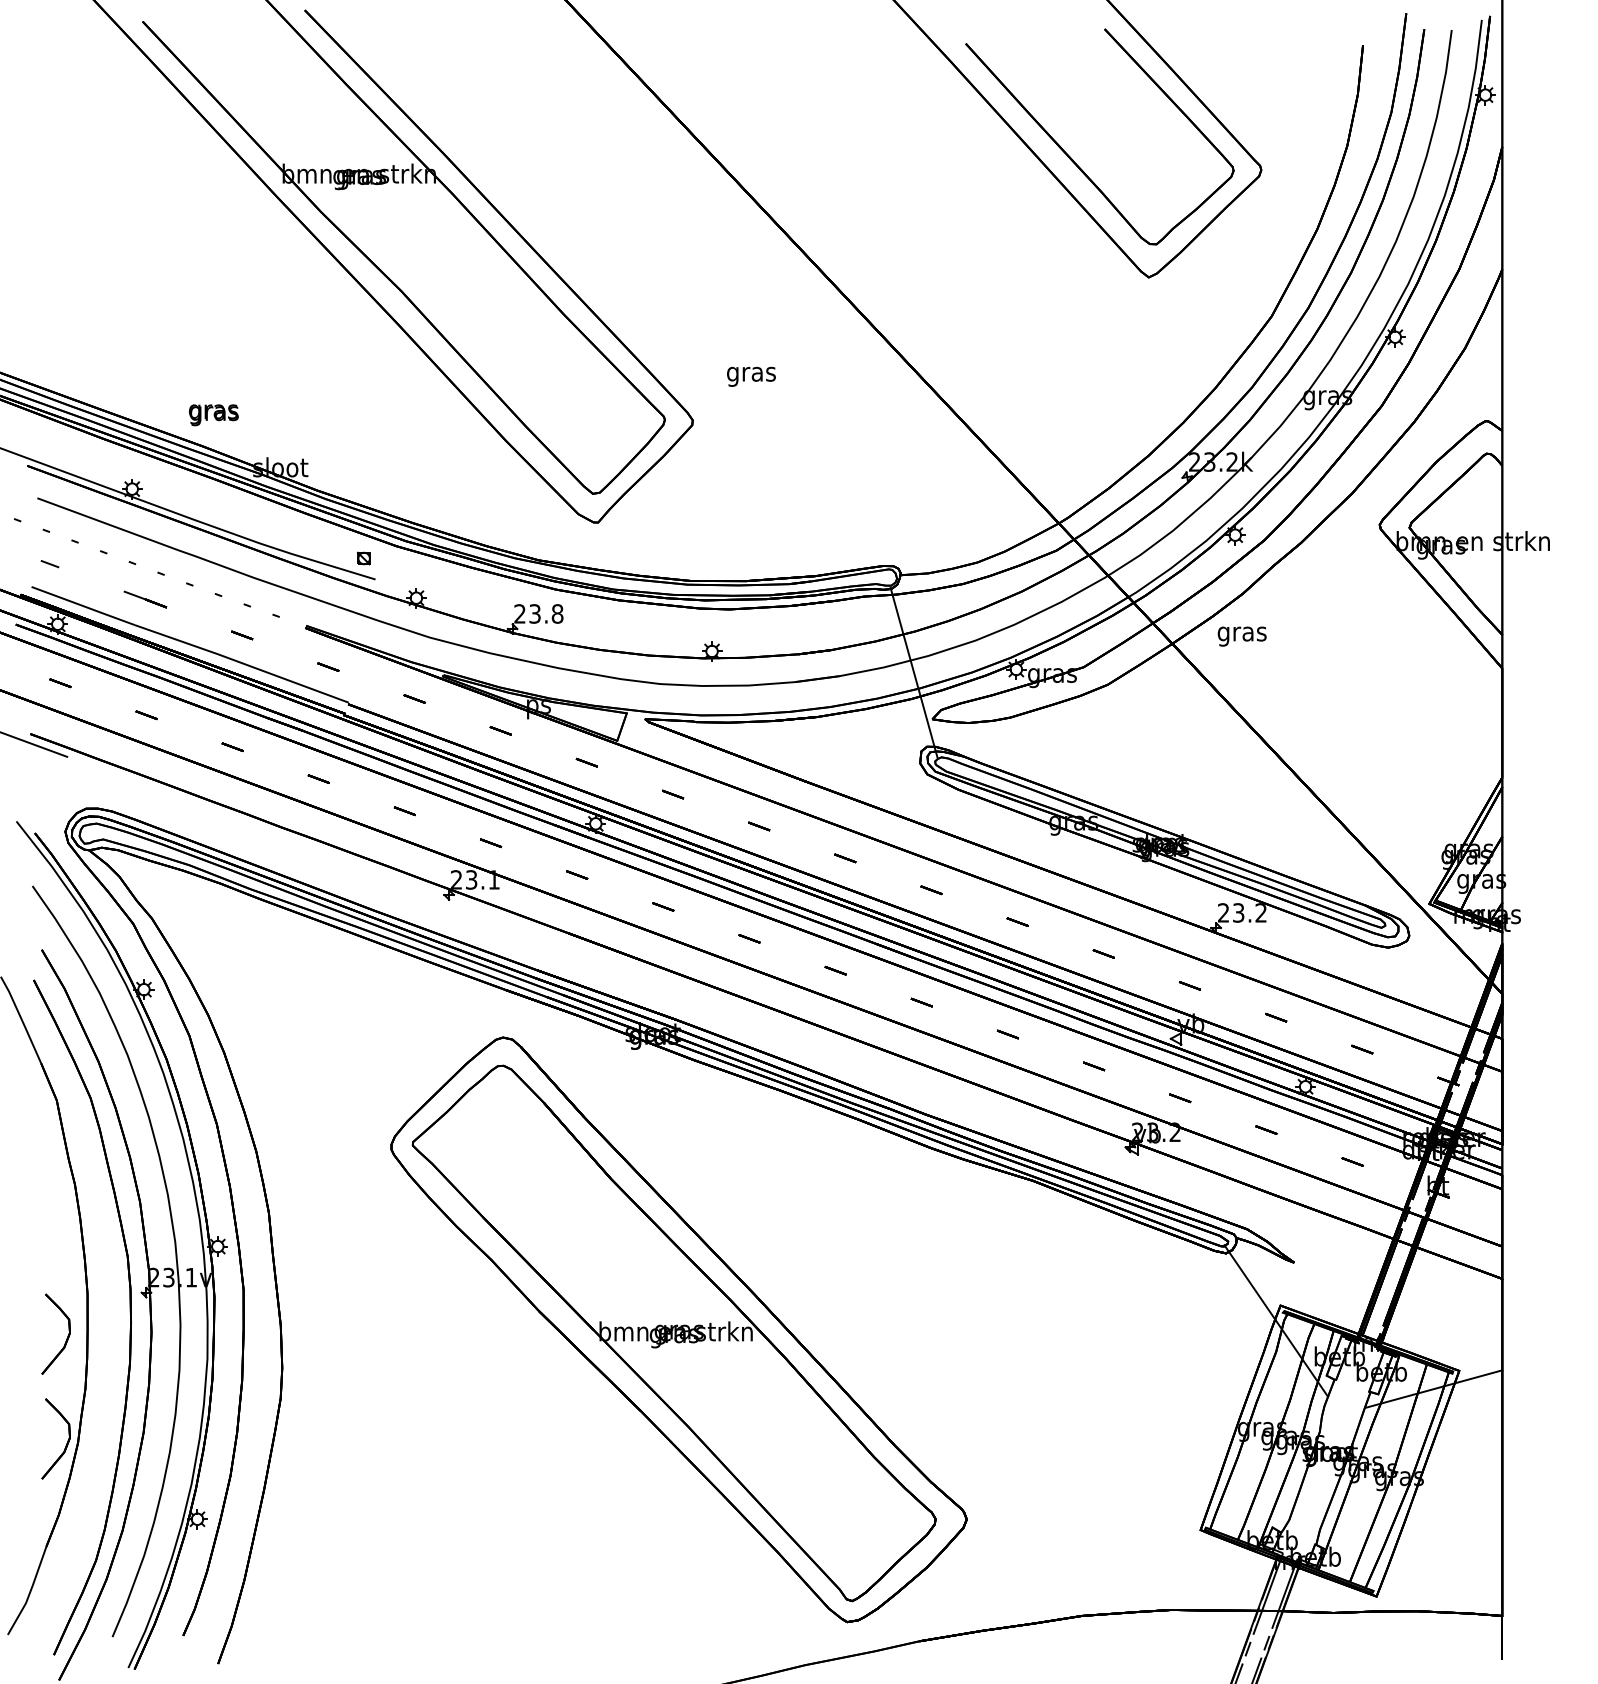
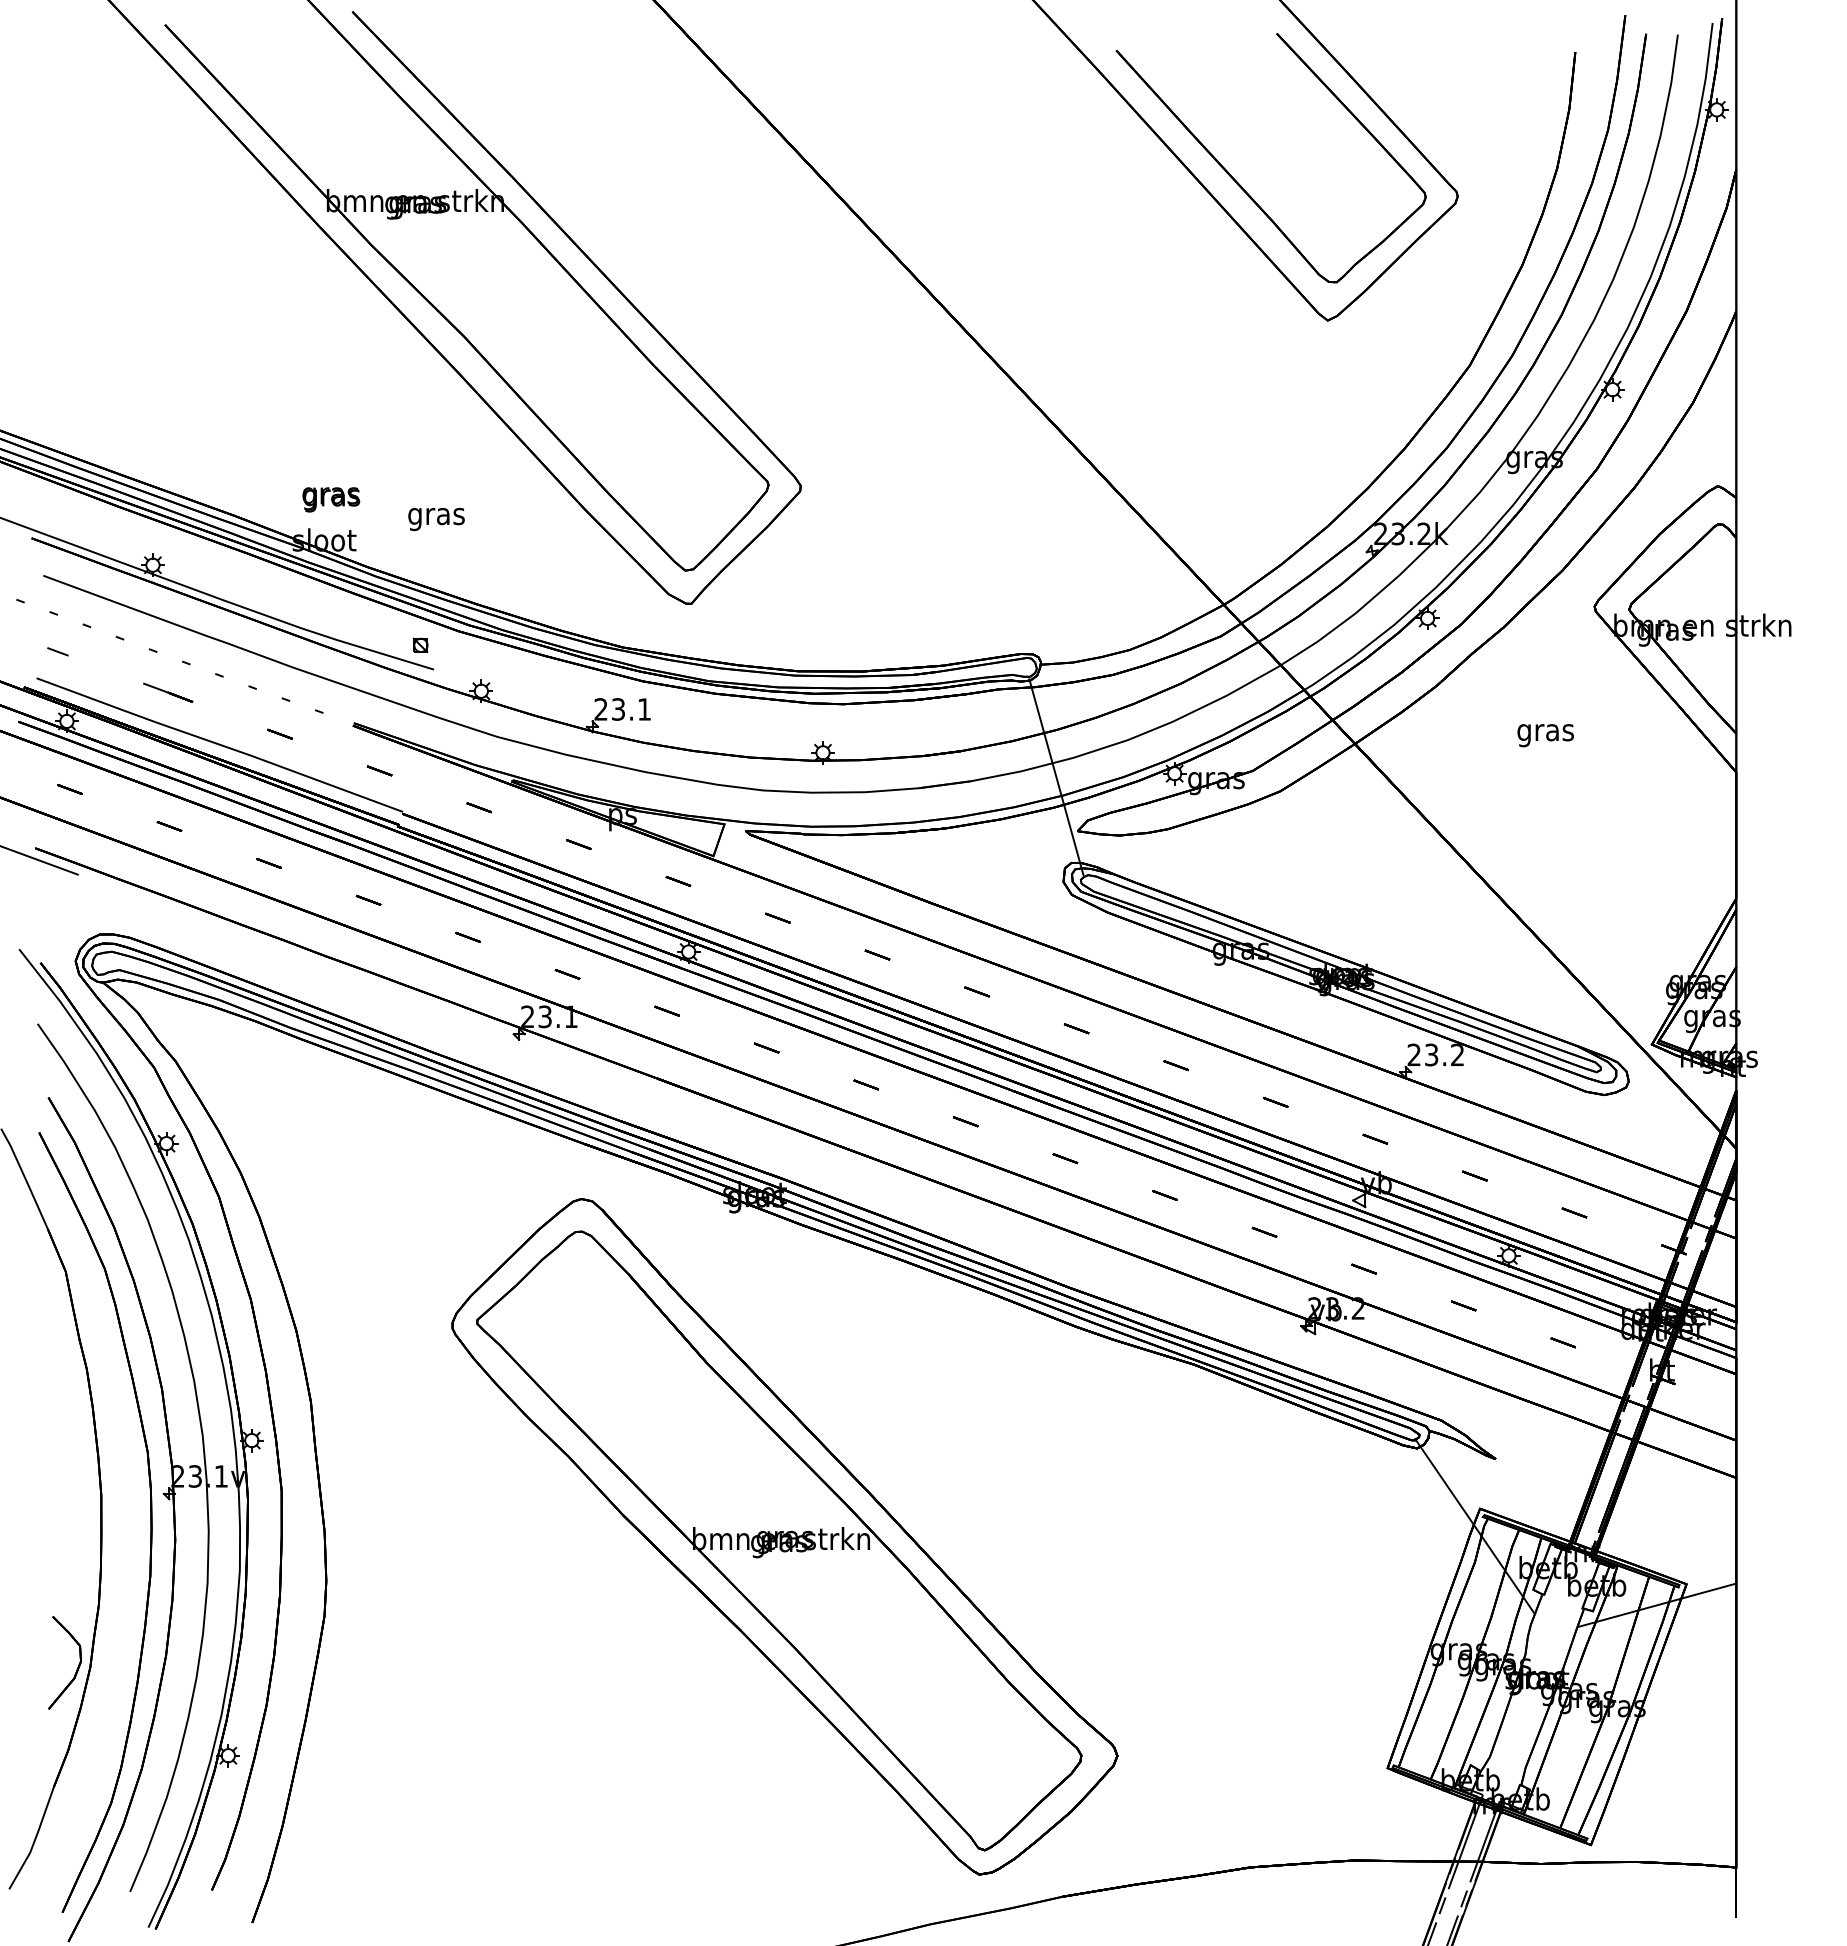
text: (751, 376) -> (436, 519), moved
text: (214, 414) -> (331, 499), moved
text: (557, 613) -> (644, 709), 23.8 -> 23.1
text: (1242, 636) -> (1545, 735), moved
part: (66, 1339) -> (76, 1548), removed

